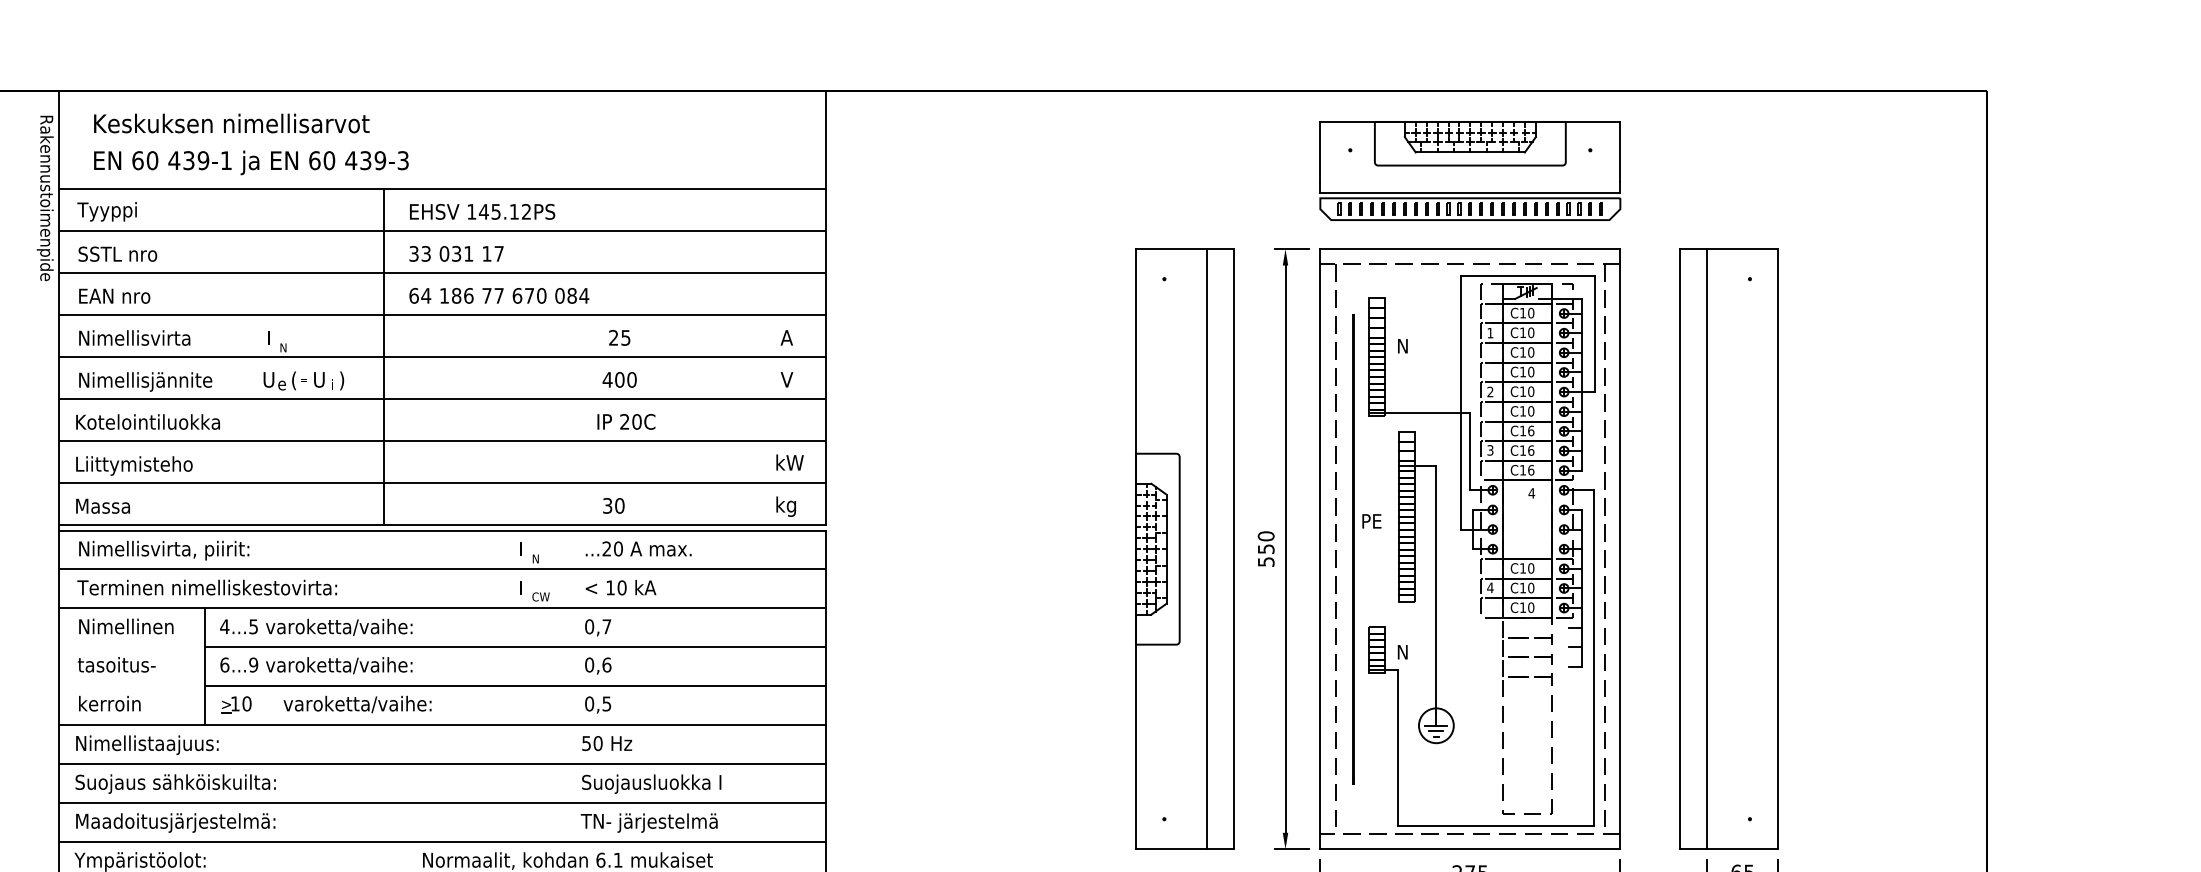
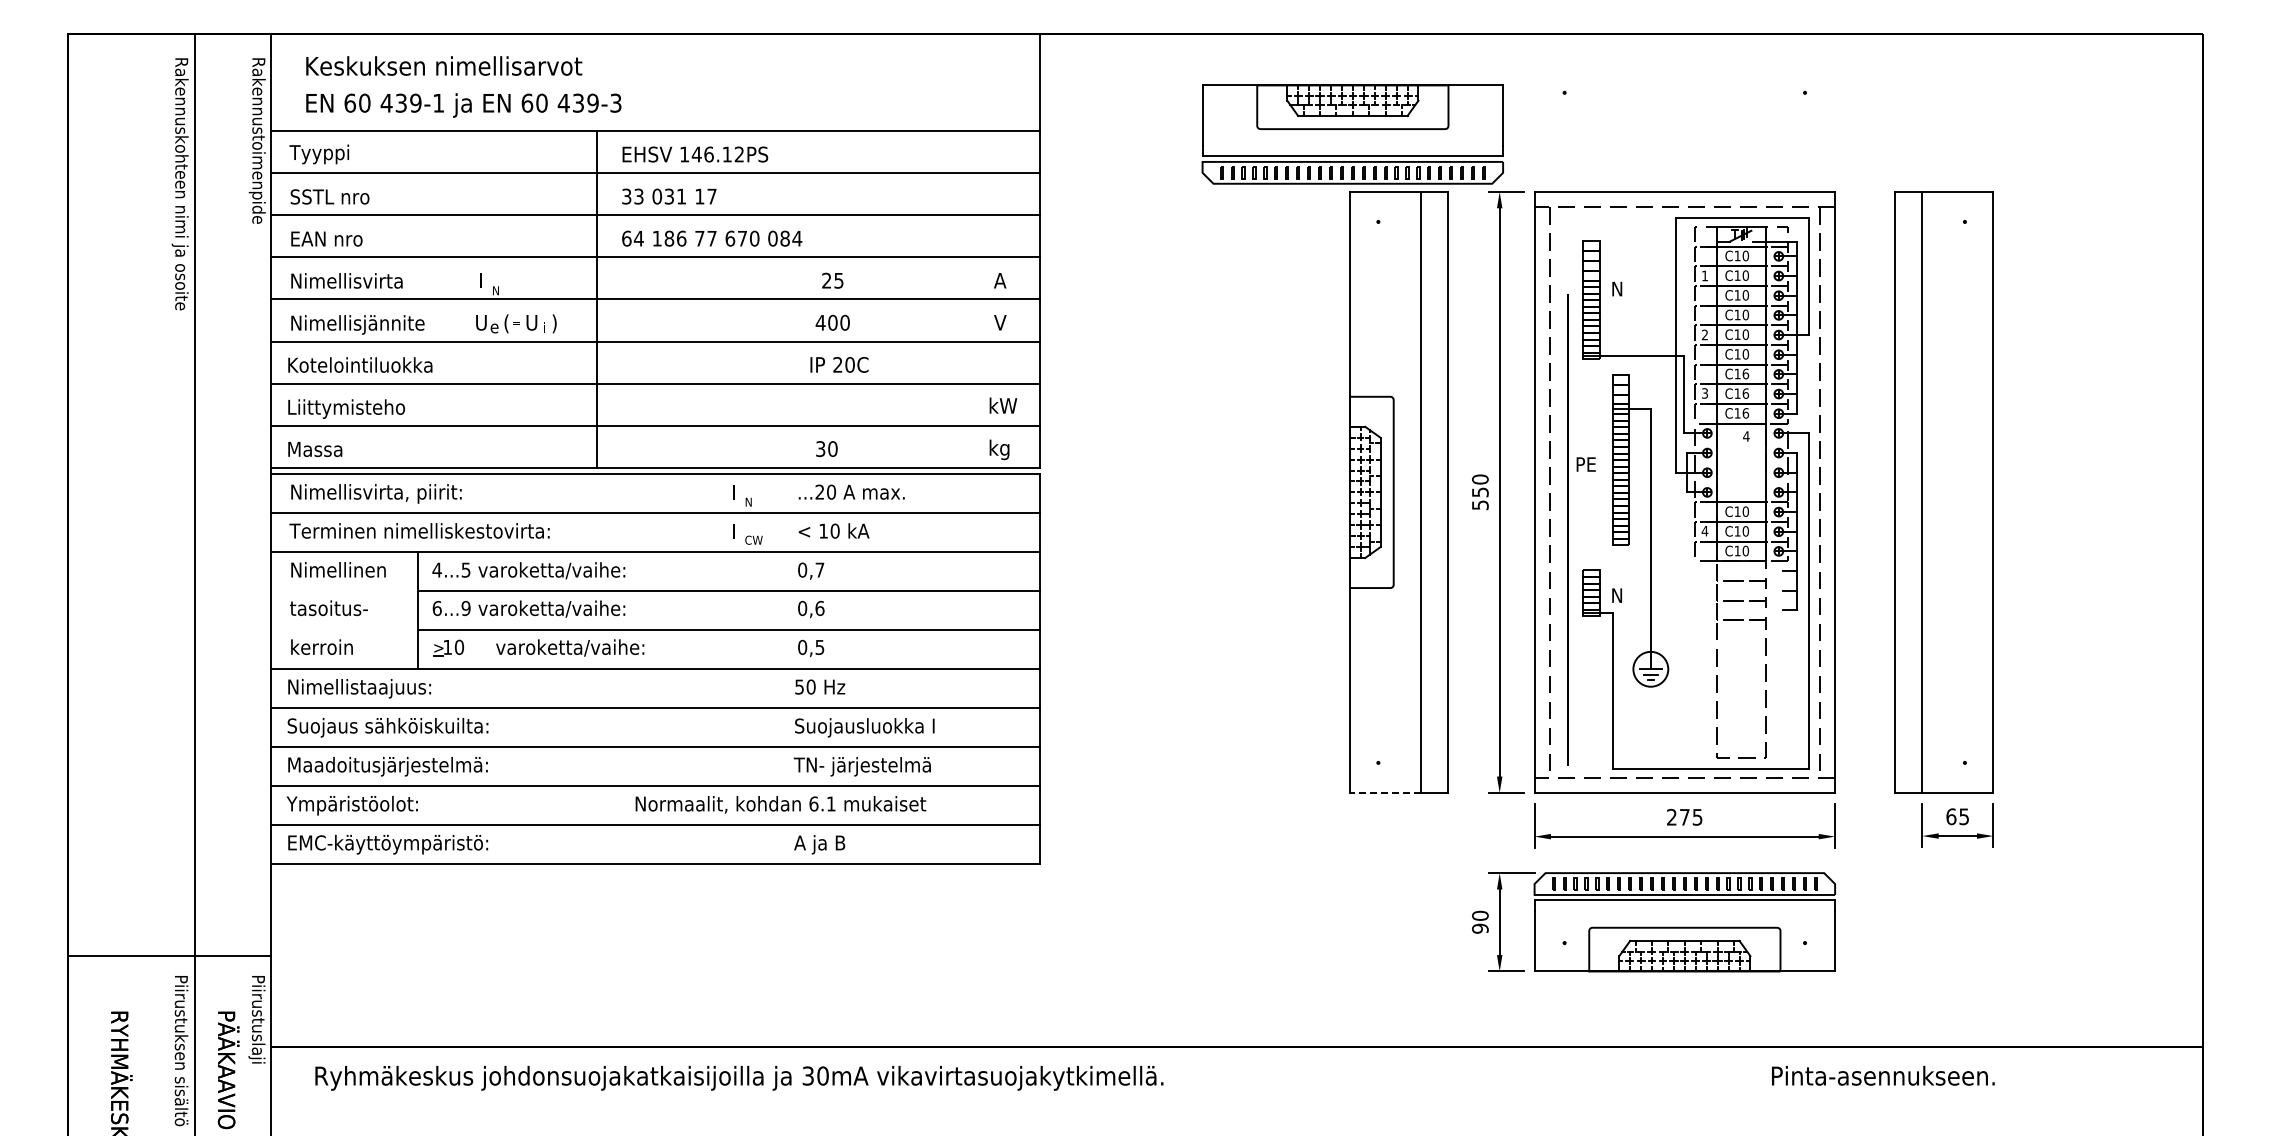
part: (1469, 170) -> (1352, 134), moved
text: (495, 211) -> (708, 154), 145.12PS -> 146.12PS
line: (1353, 548) -> (1567, 529), moved
line: (1171, 848) -> (1385, 792), solid -> dashed

